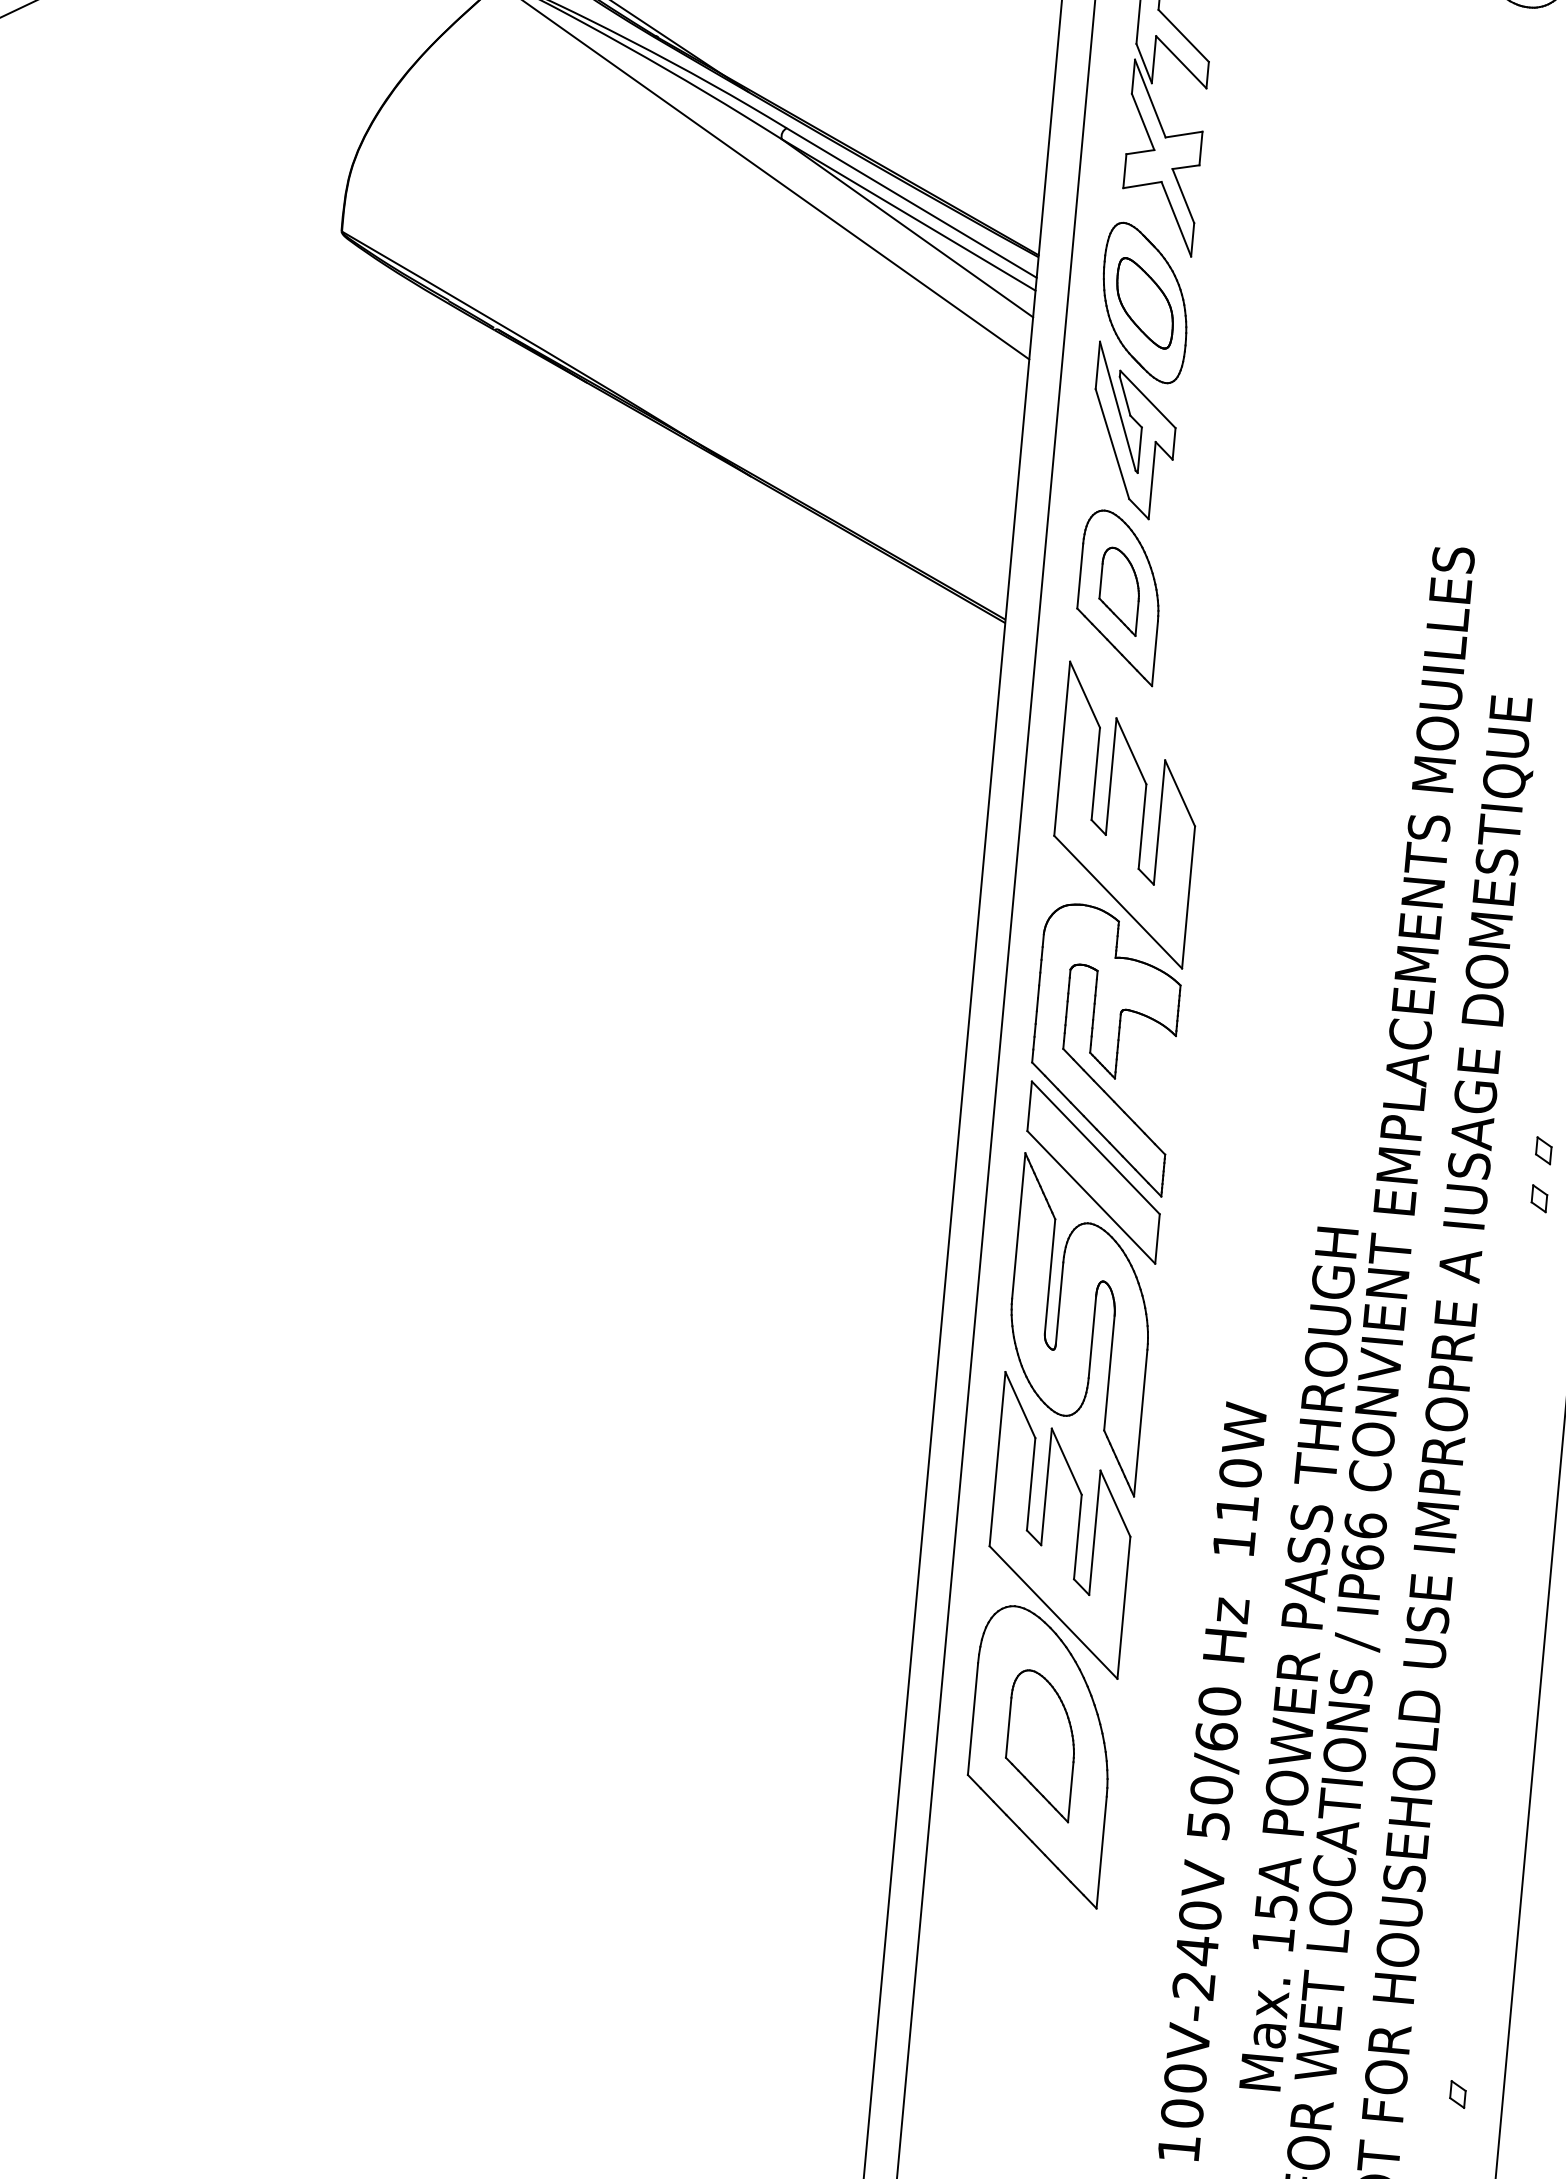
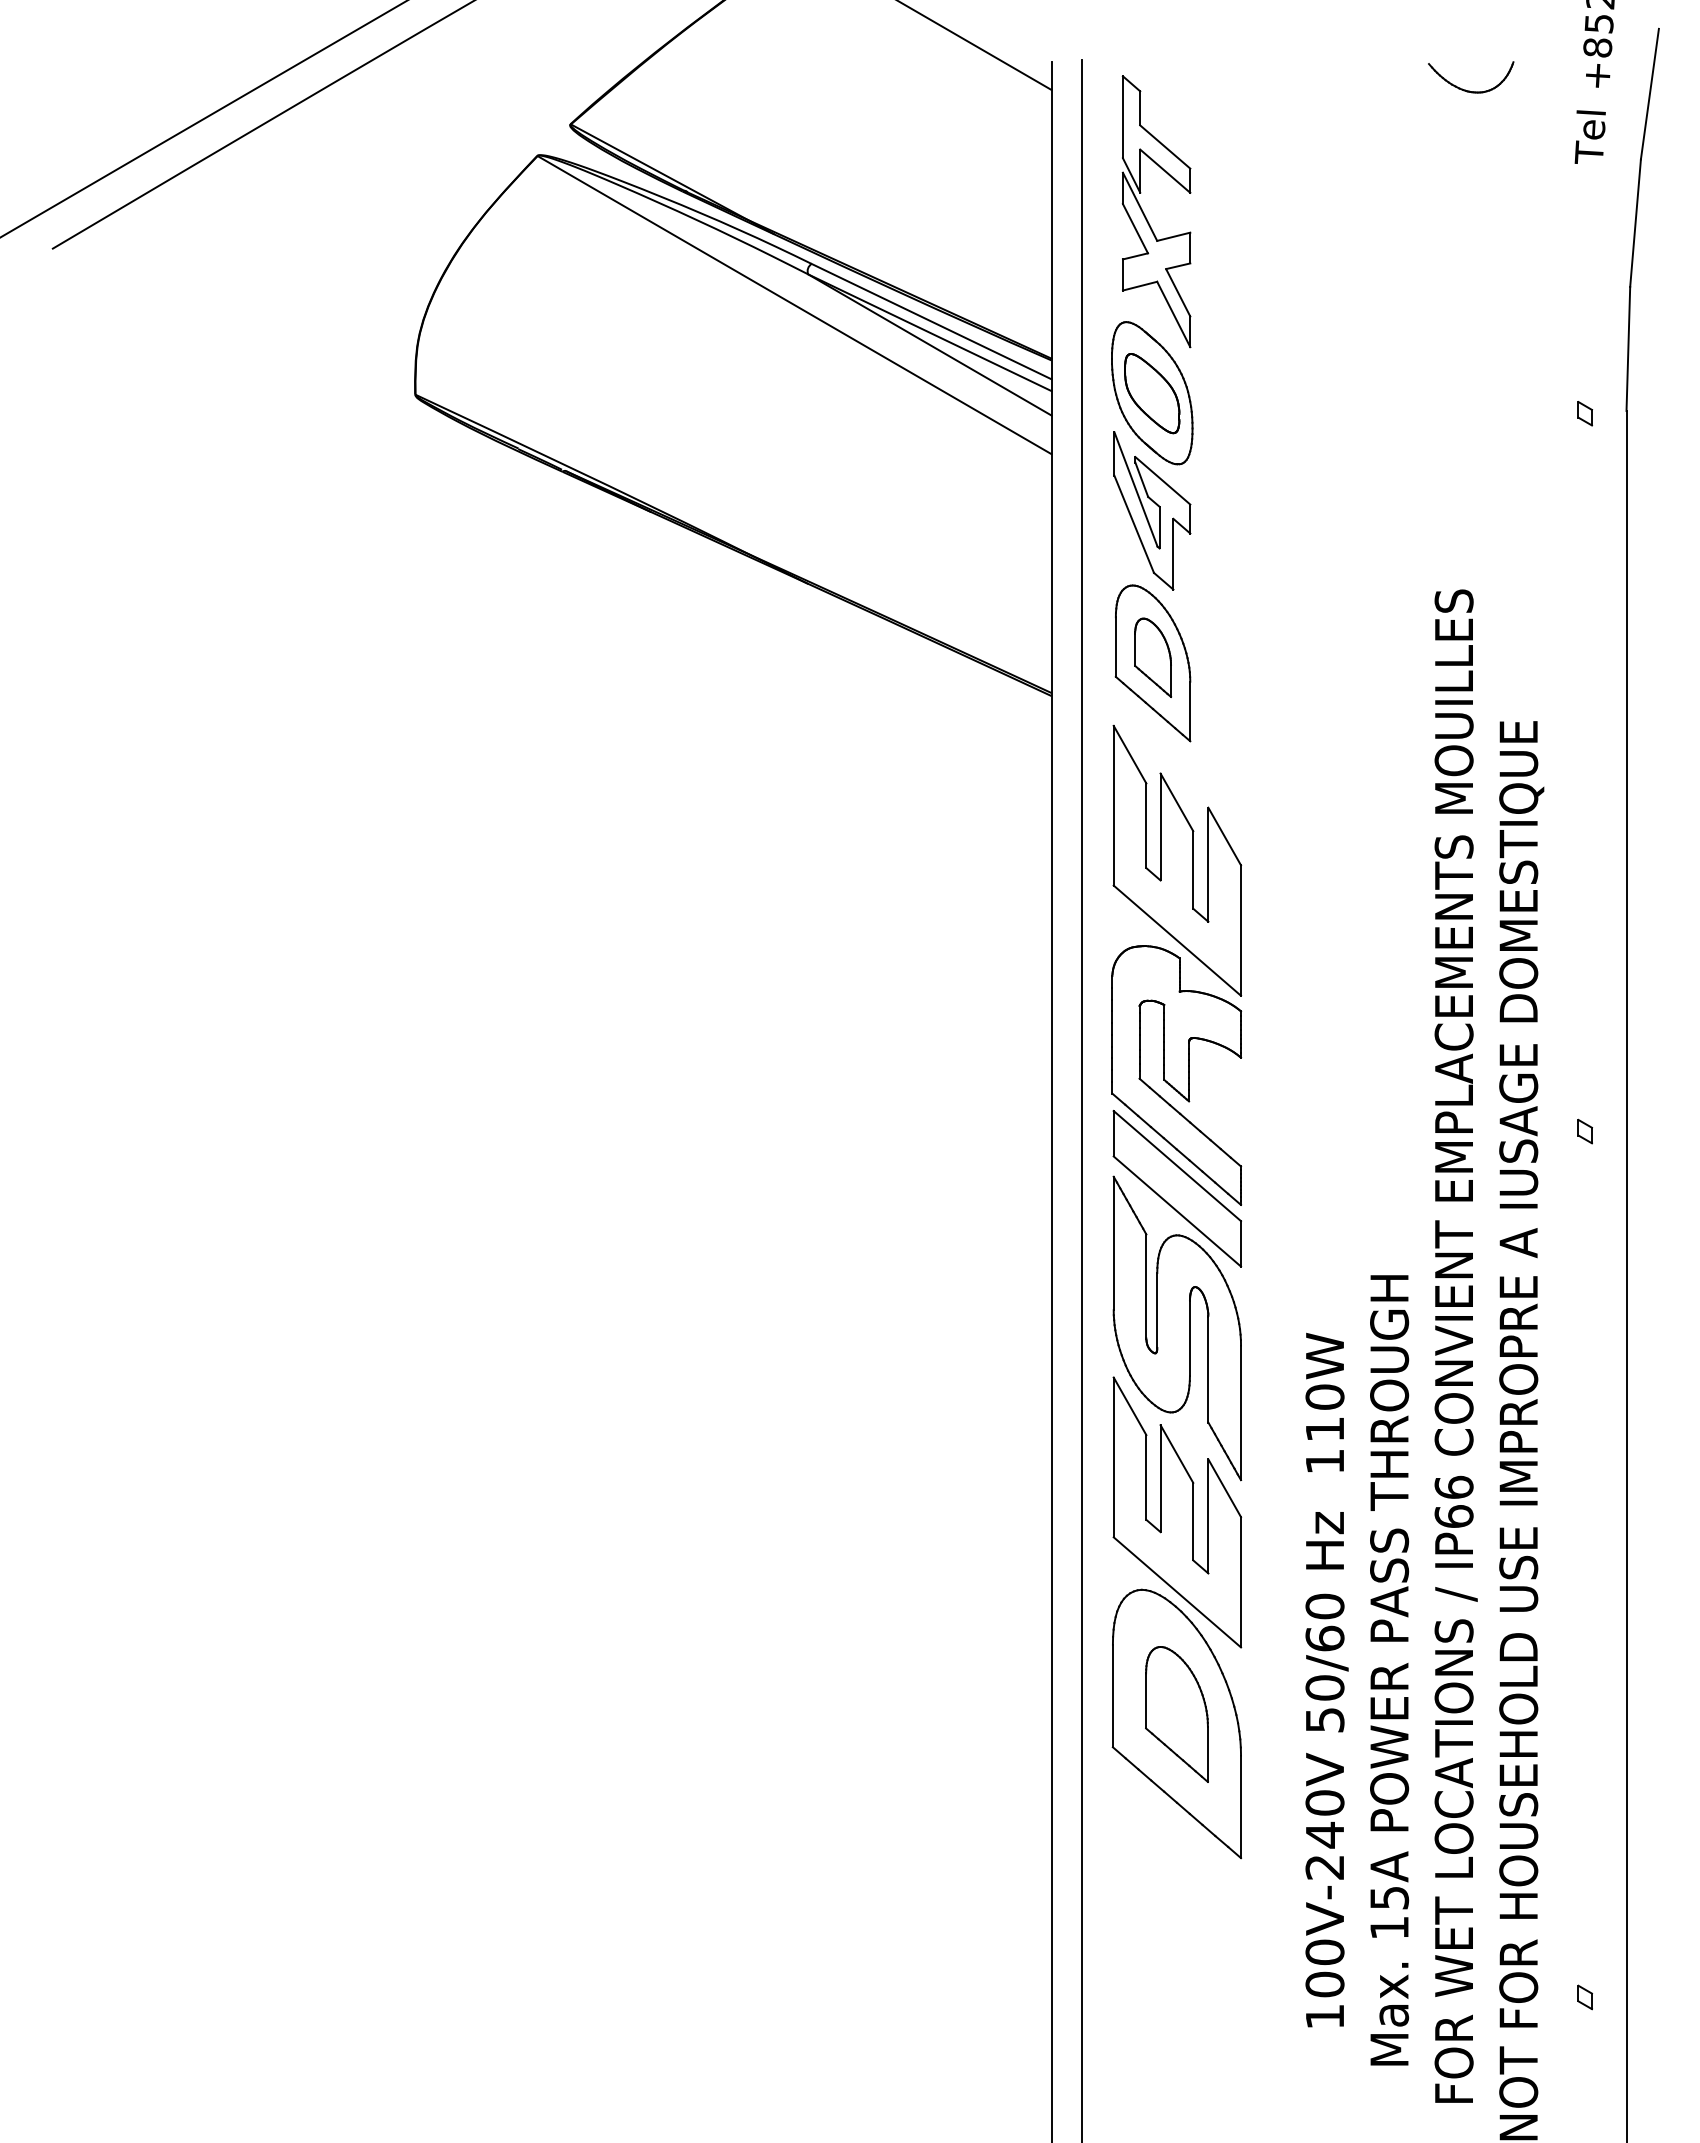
part: (1538, 1198) -> (1584, 1175), removed
text: (1298, 1659) -> (1389, 1670), moved
text: (1214, 1781) -> (1326, 1679), moved

